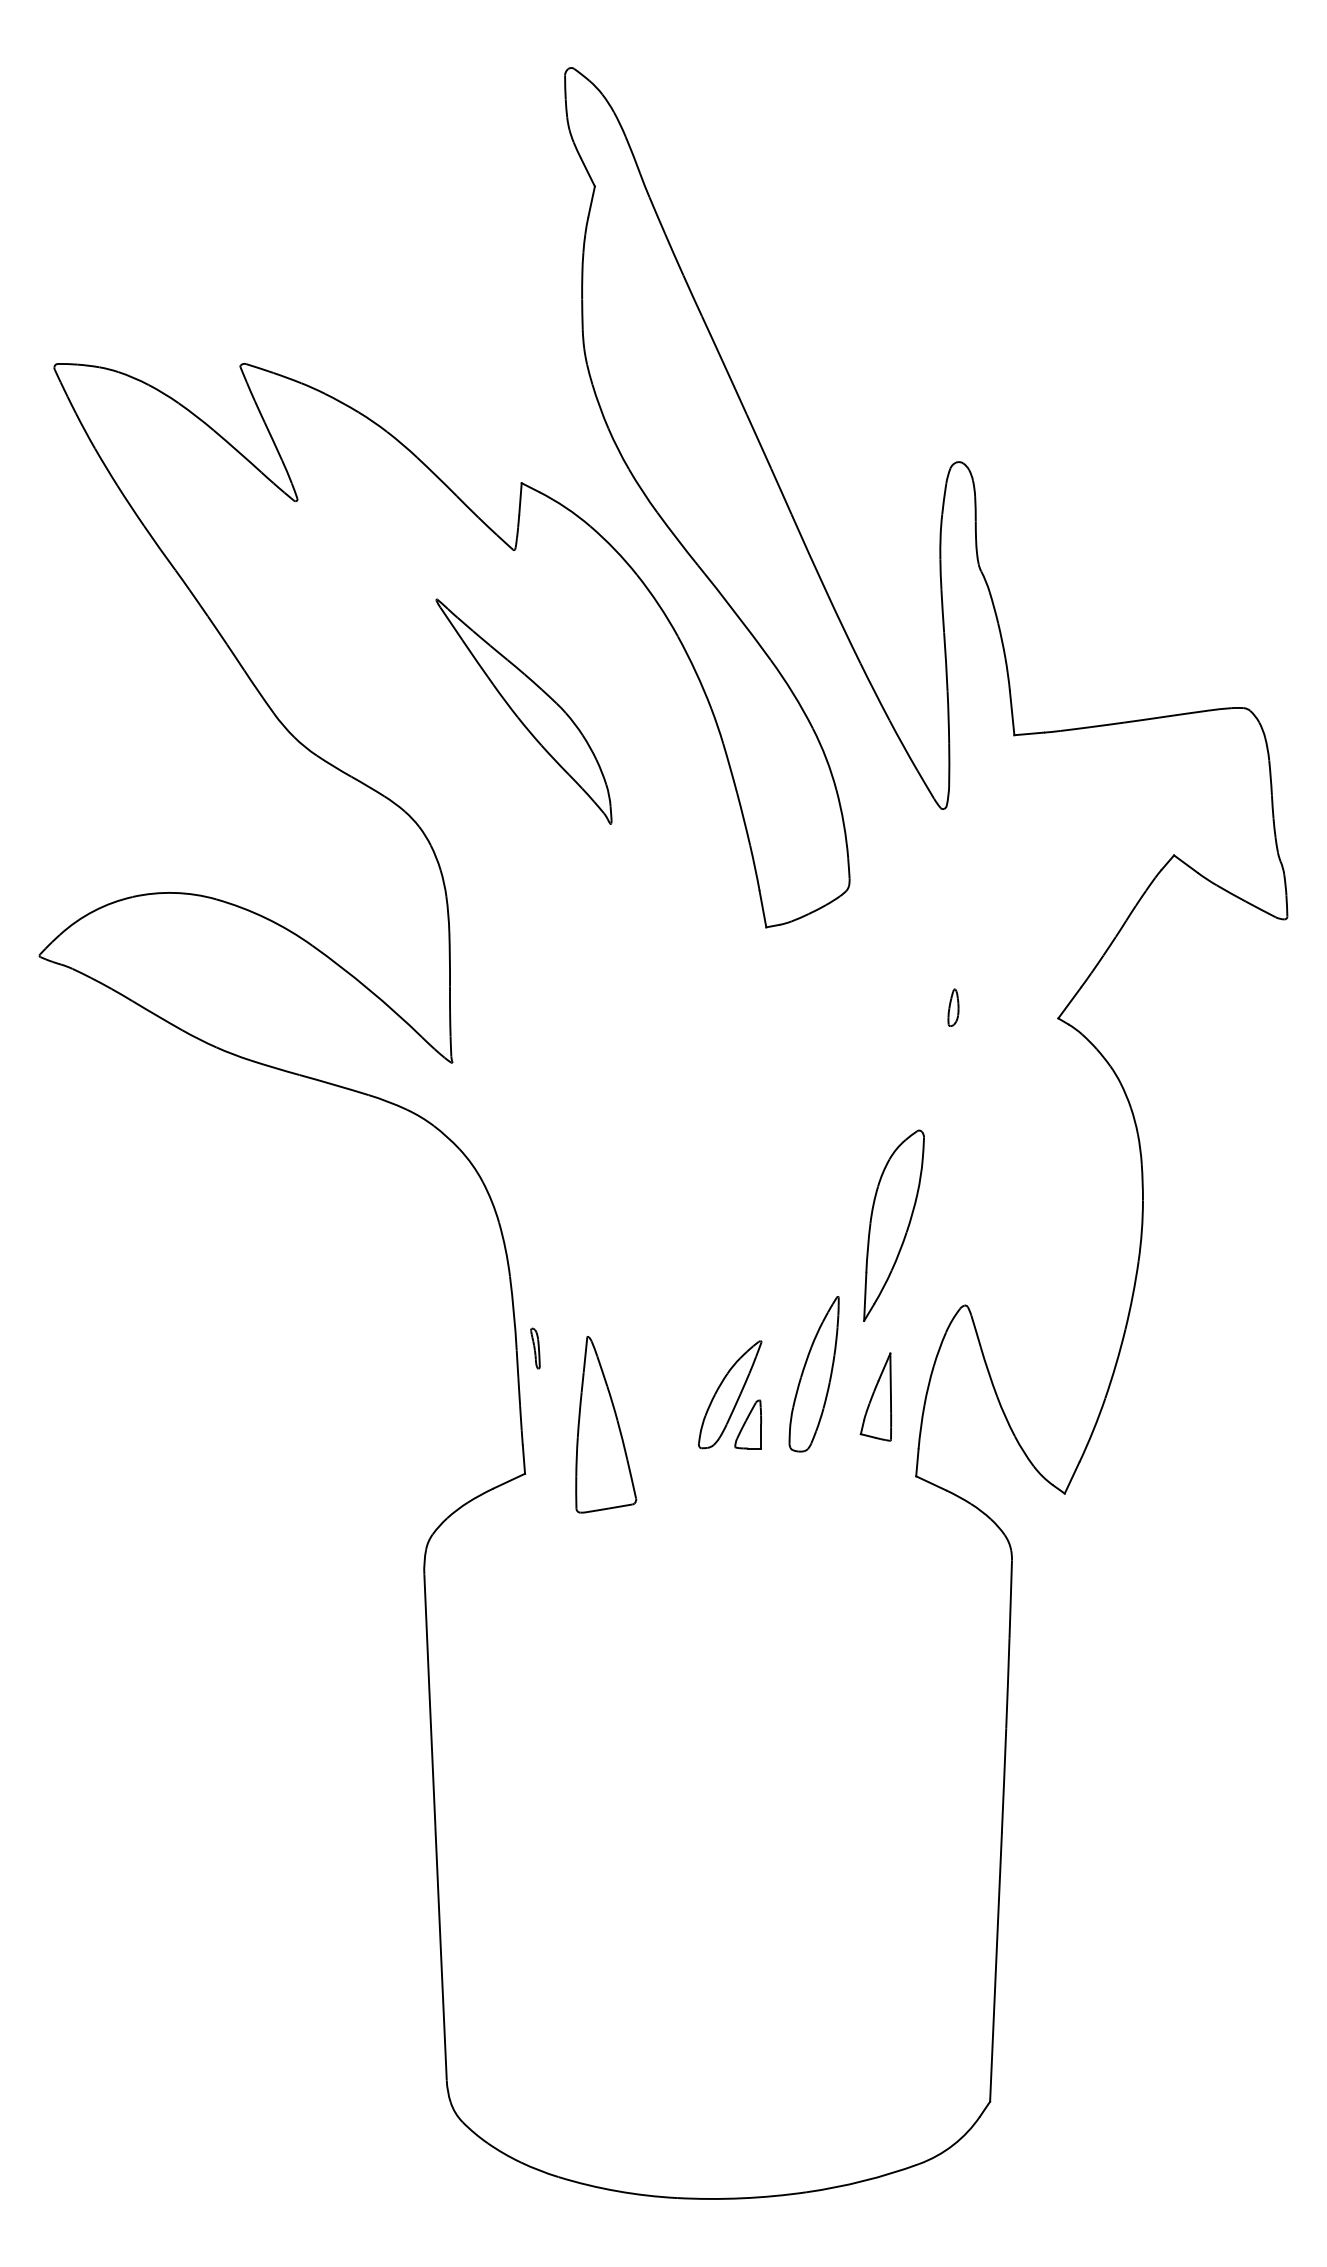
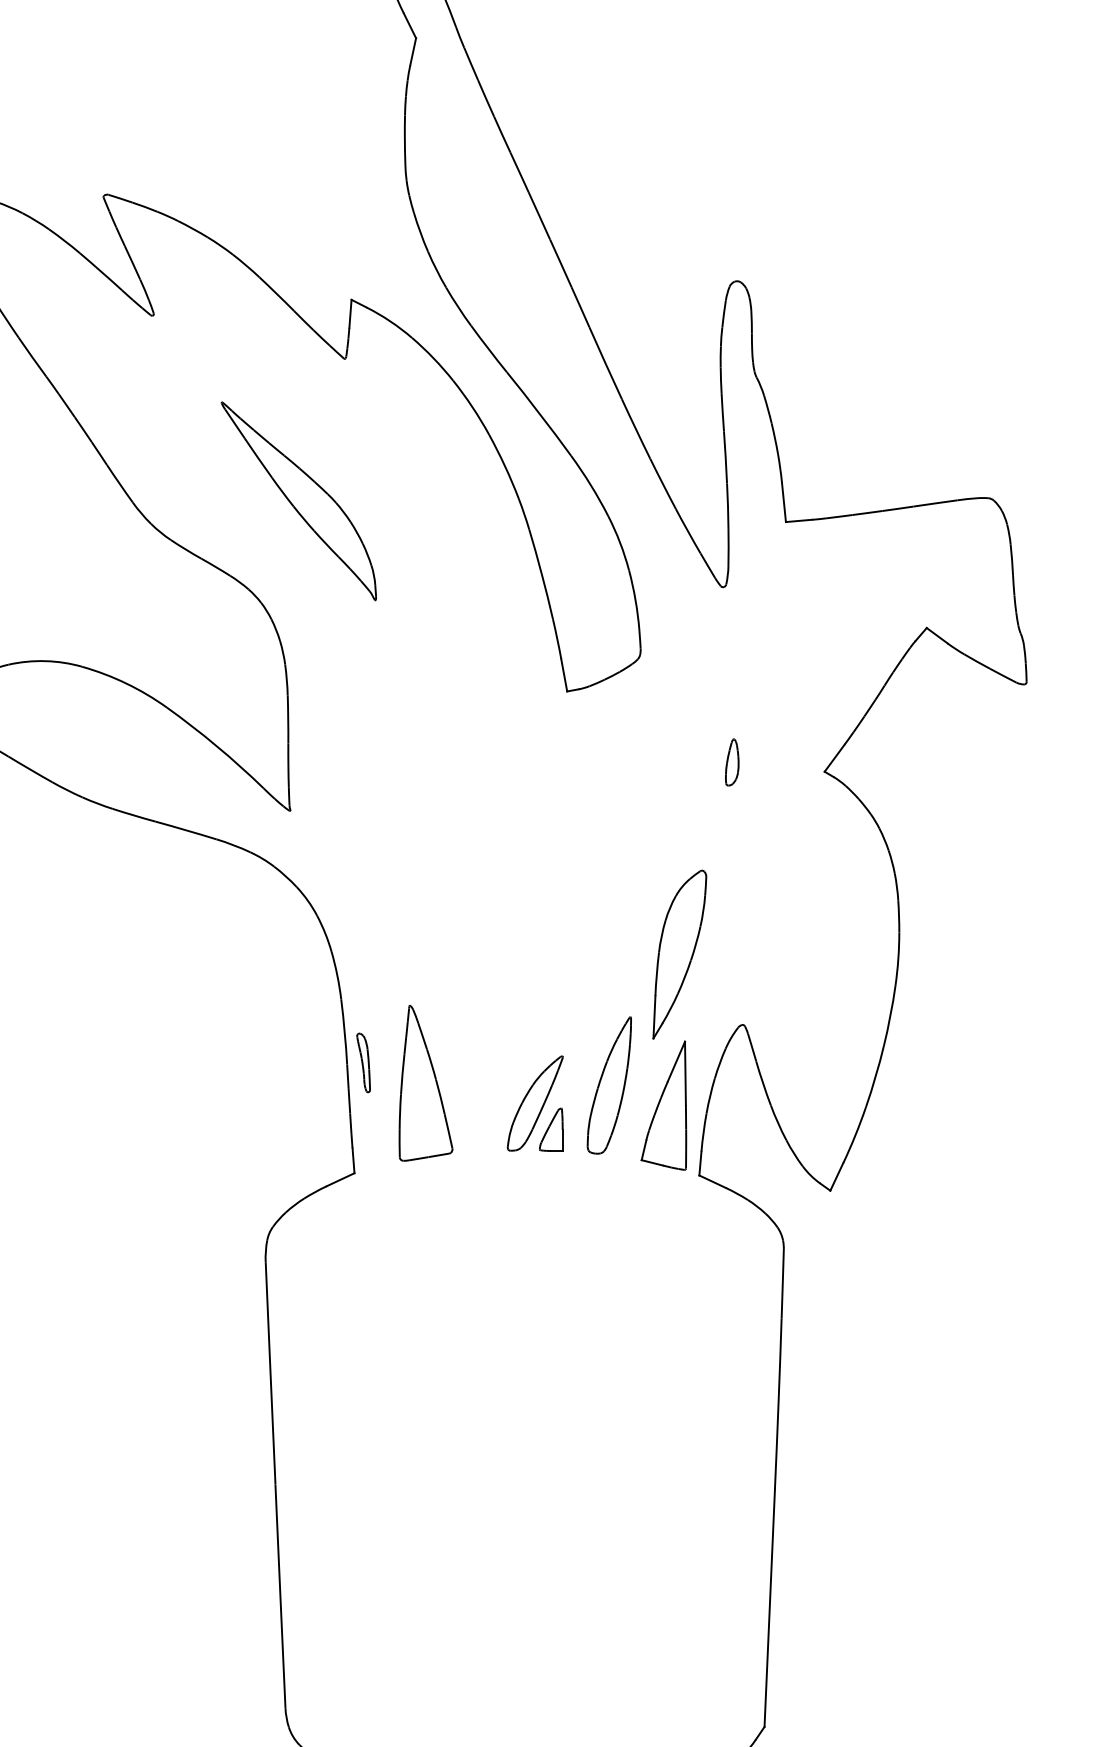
part: (523, 711) -> (298, 501), moved
part: (953, 1007) -> (732, 762), size x1.43
part: (535, 1348) -> (363, 1062), size x1.67
part: (875, 1396) -> (663, 1105), size x1.67
part: (606, 1424) -> (426, 1083), moved

